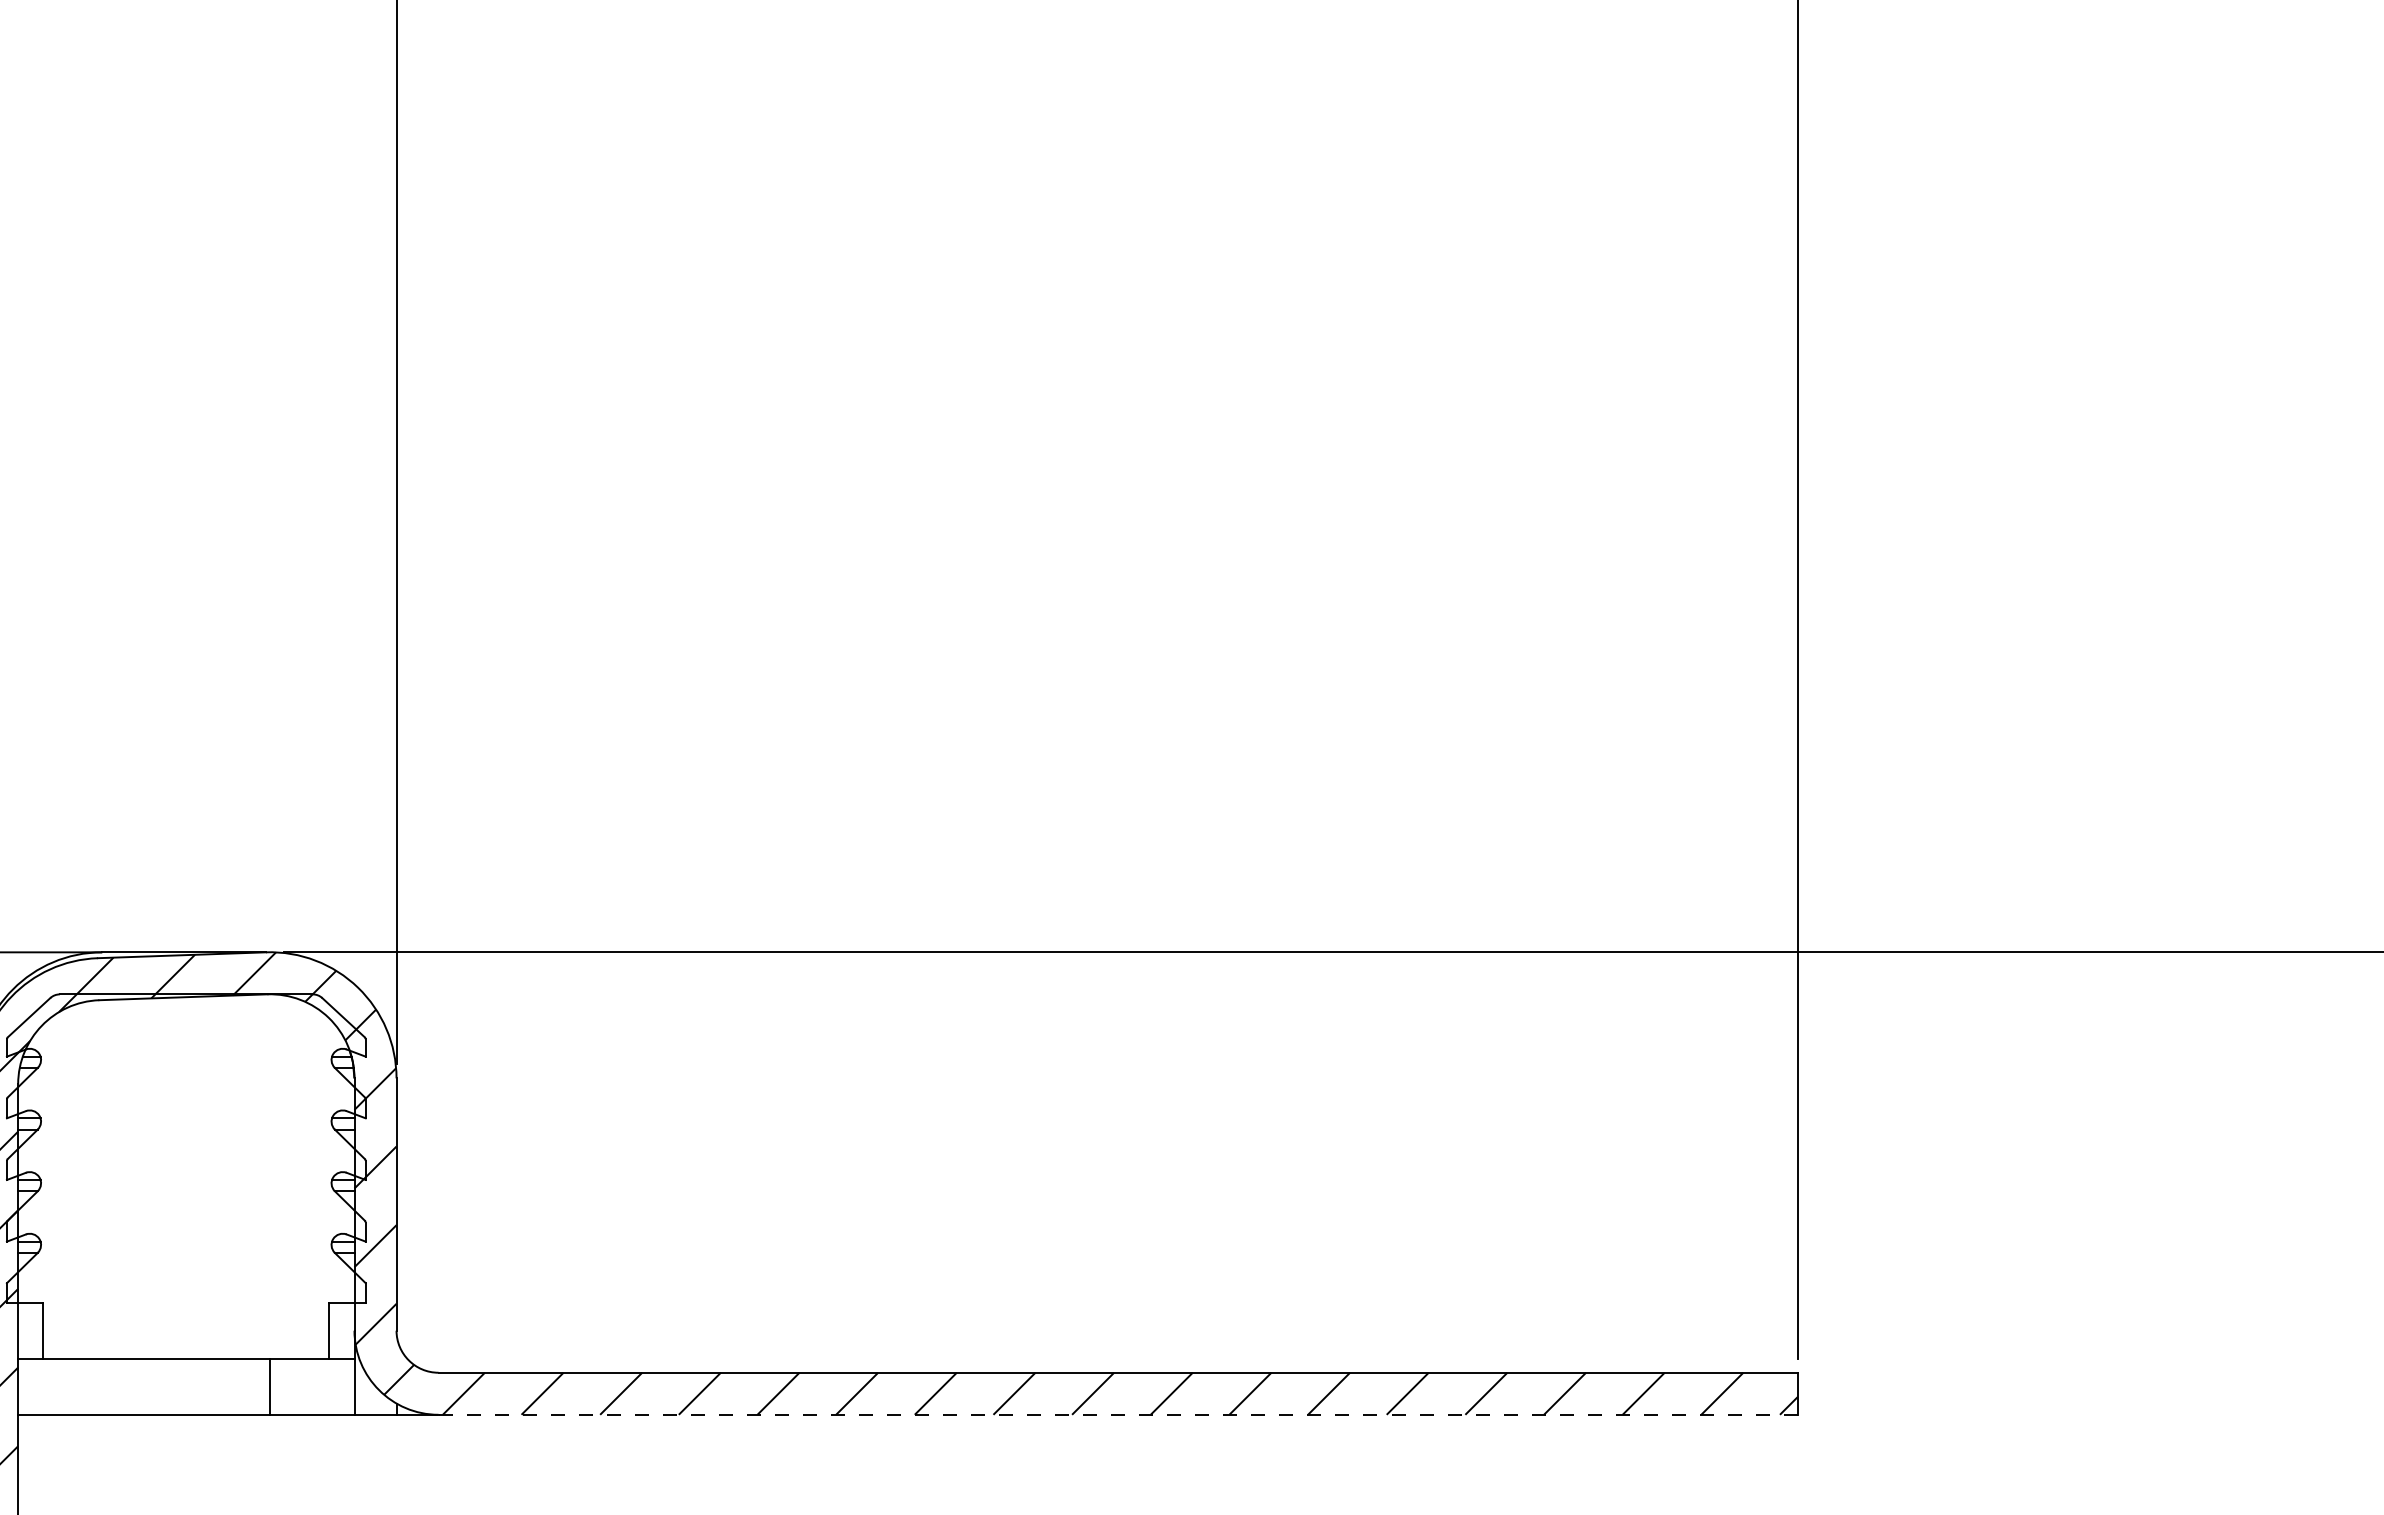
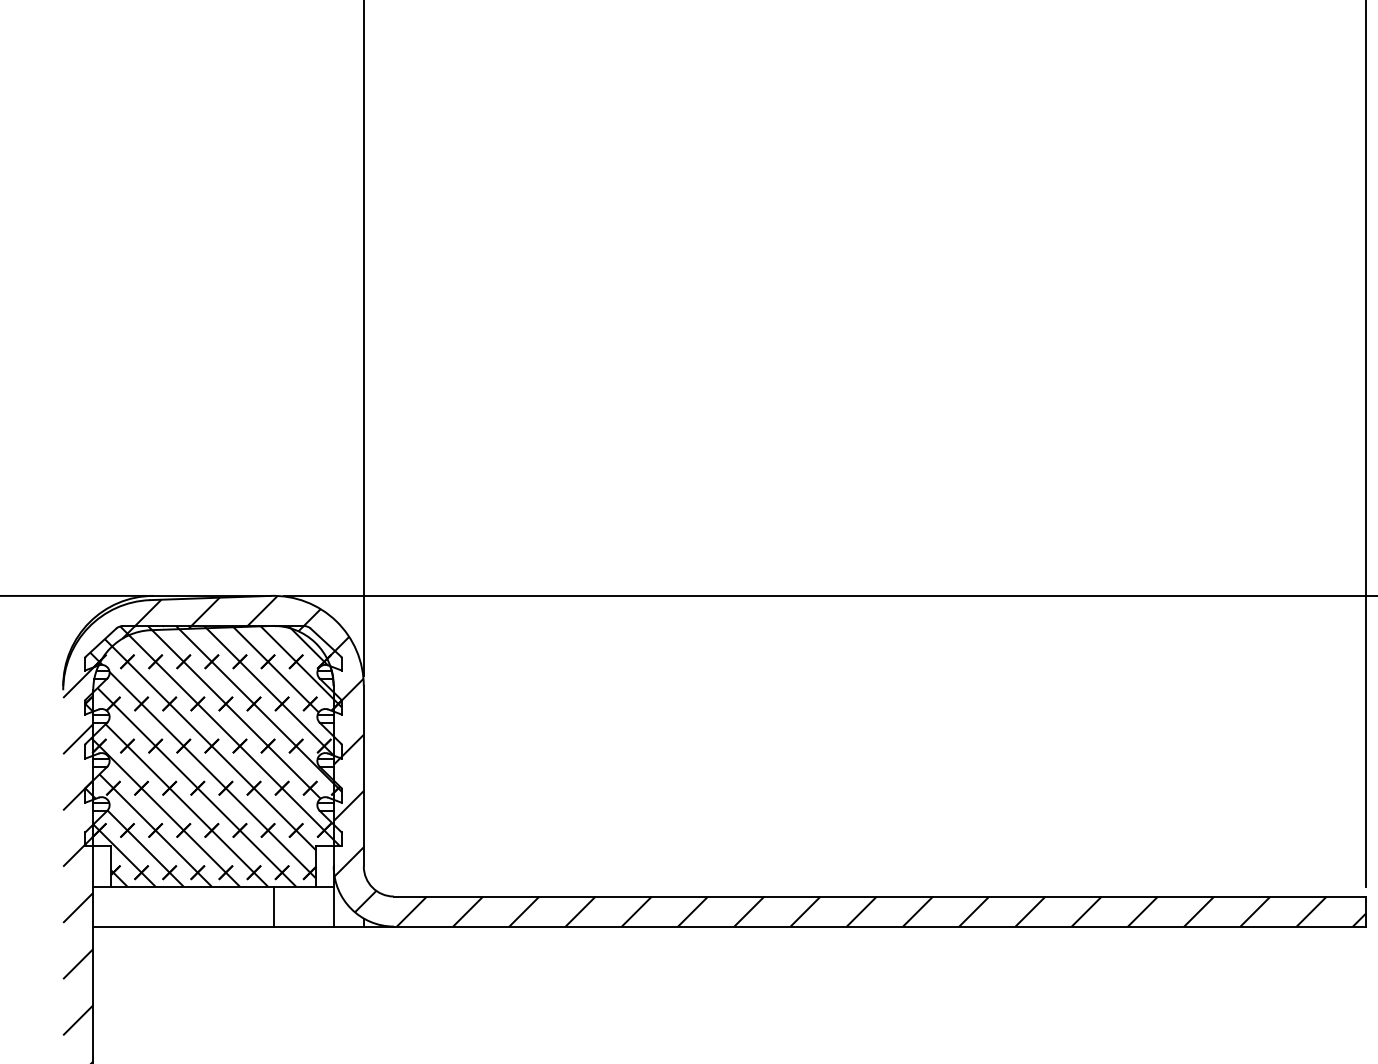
hatch: (185, 1176) -> (212, 756), added
line: (1118, 1414) -> (880, 926), dashed -> solid

